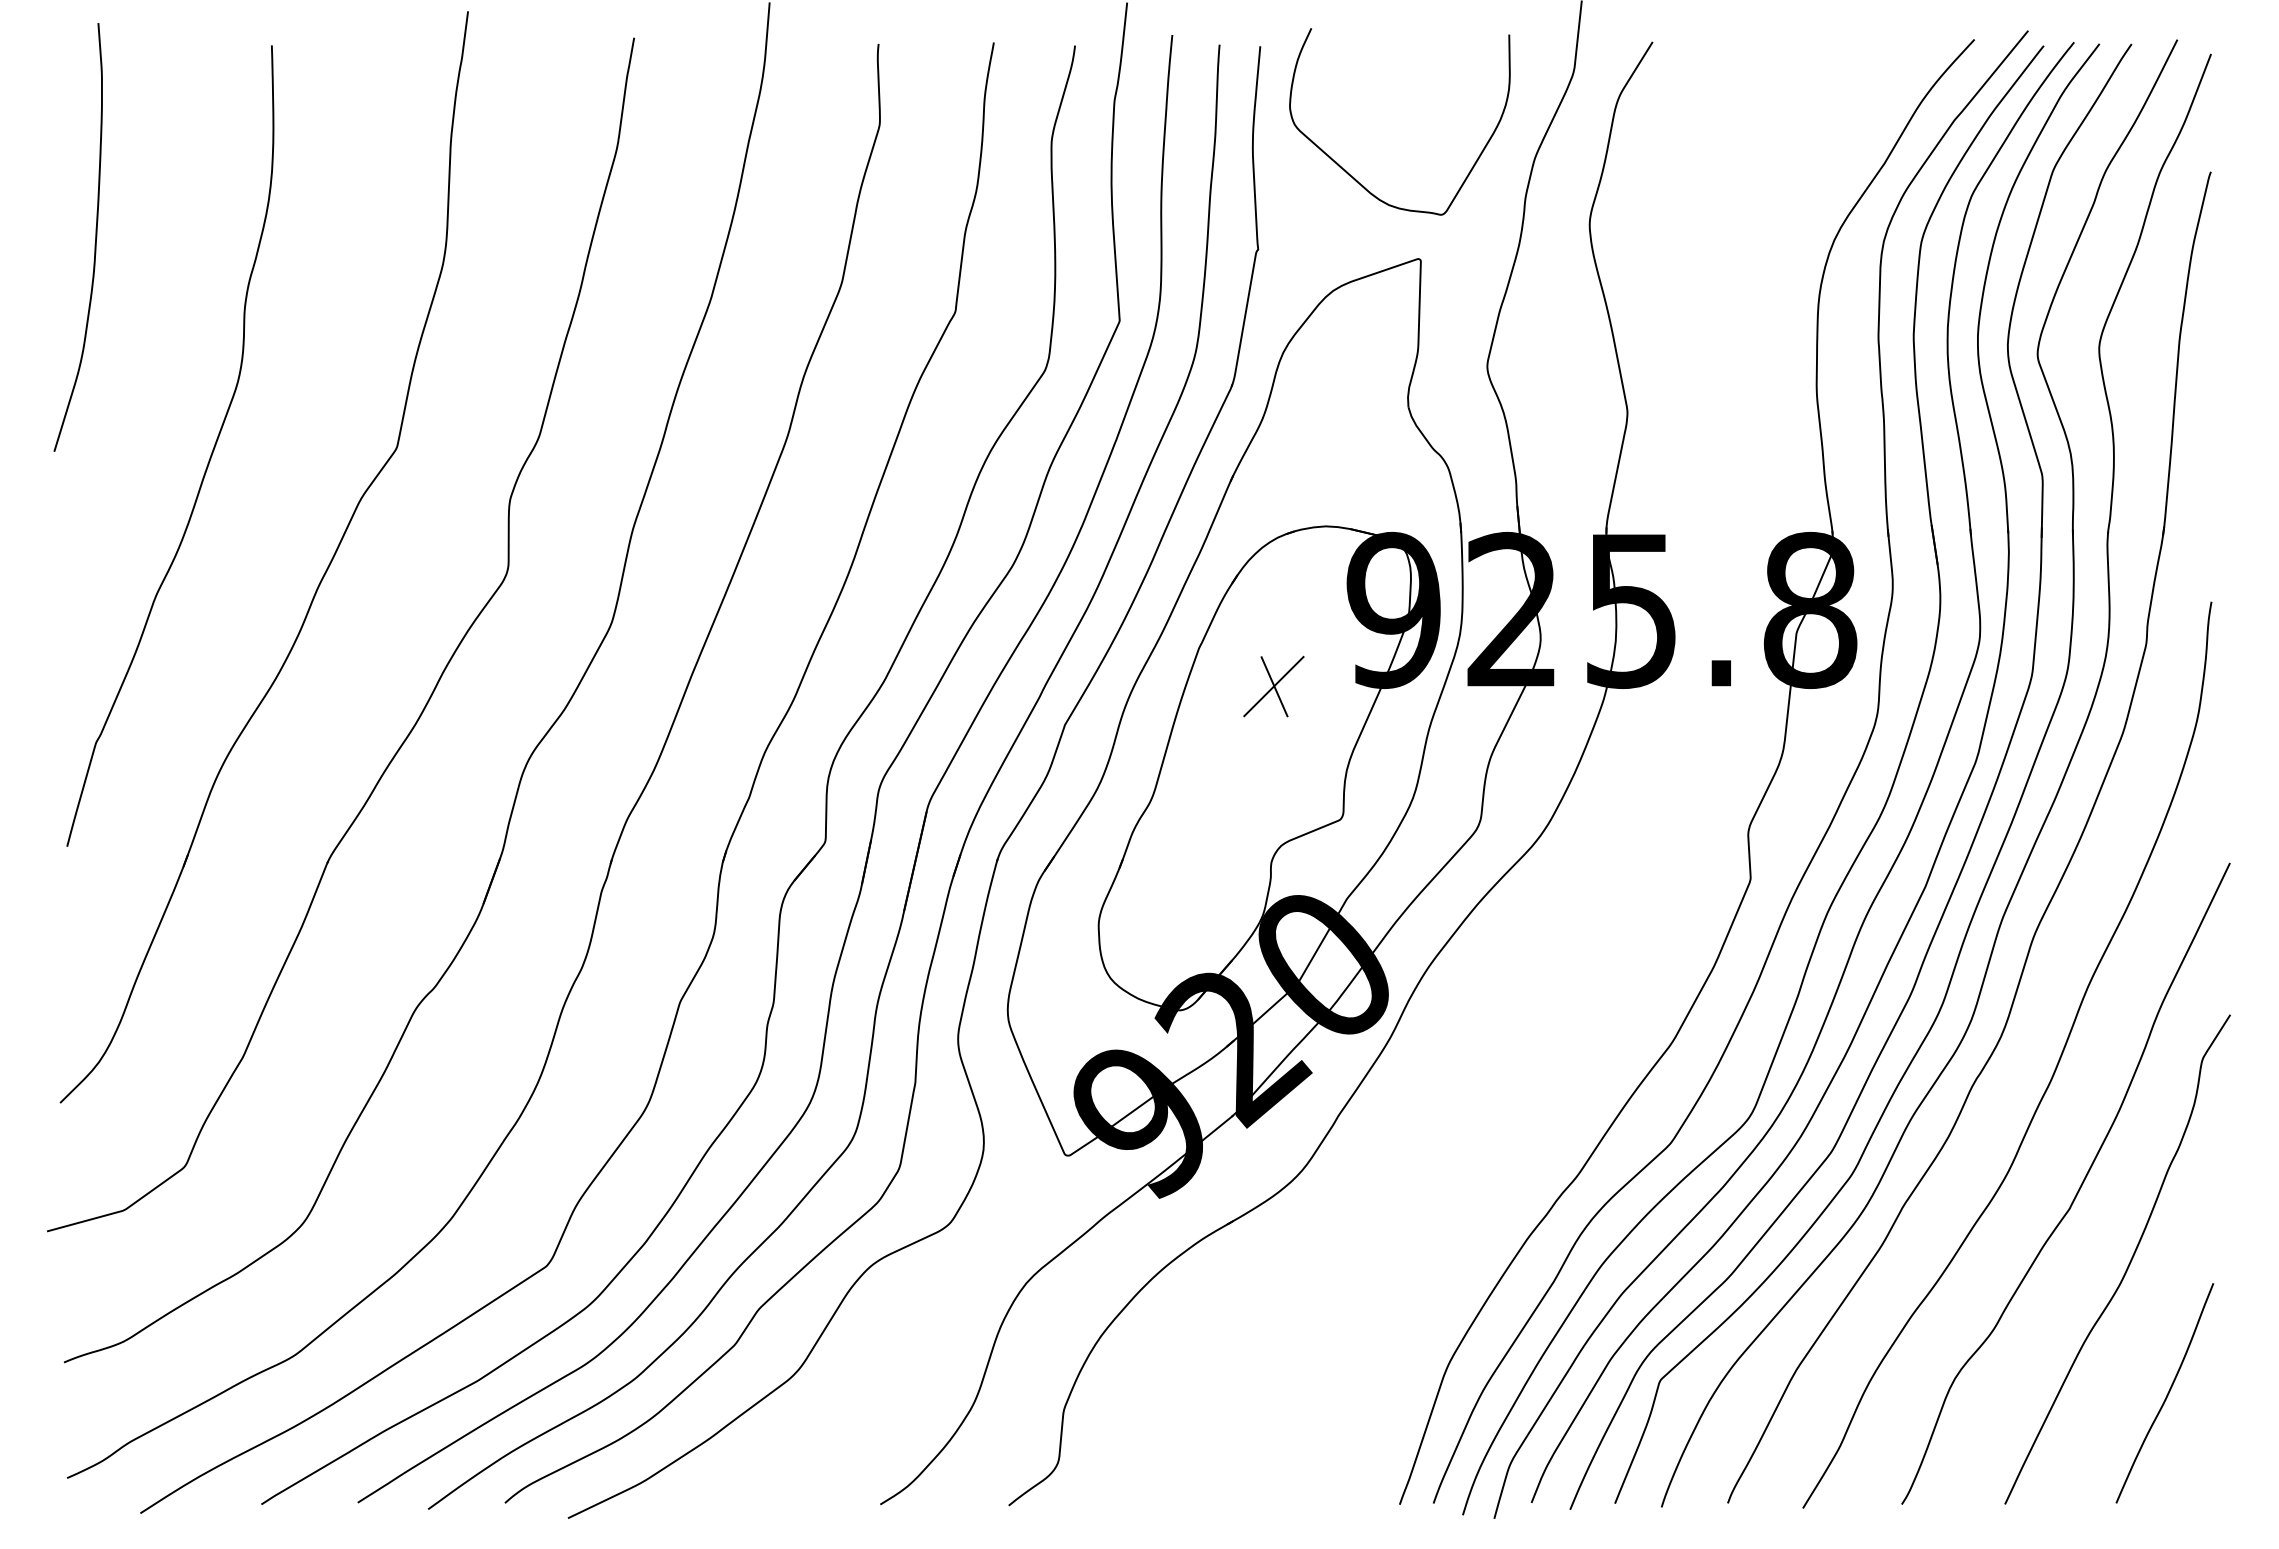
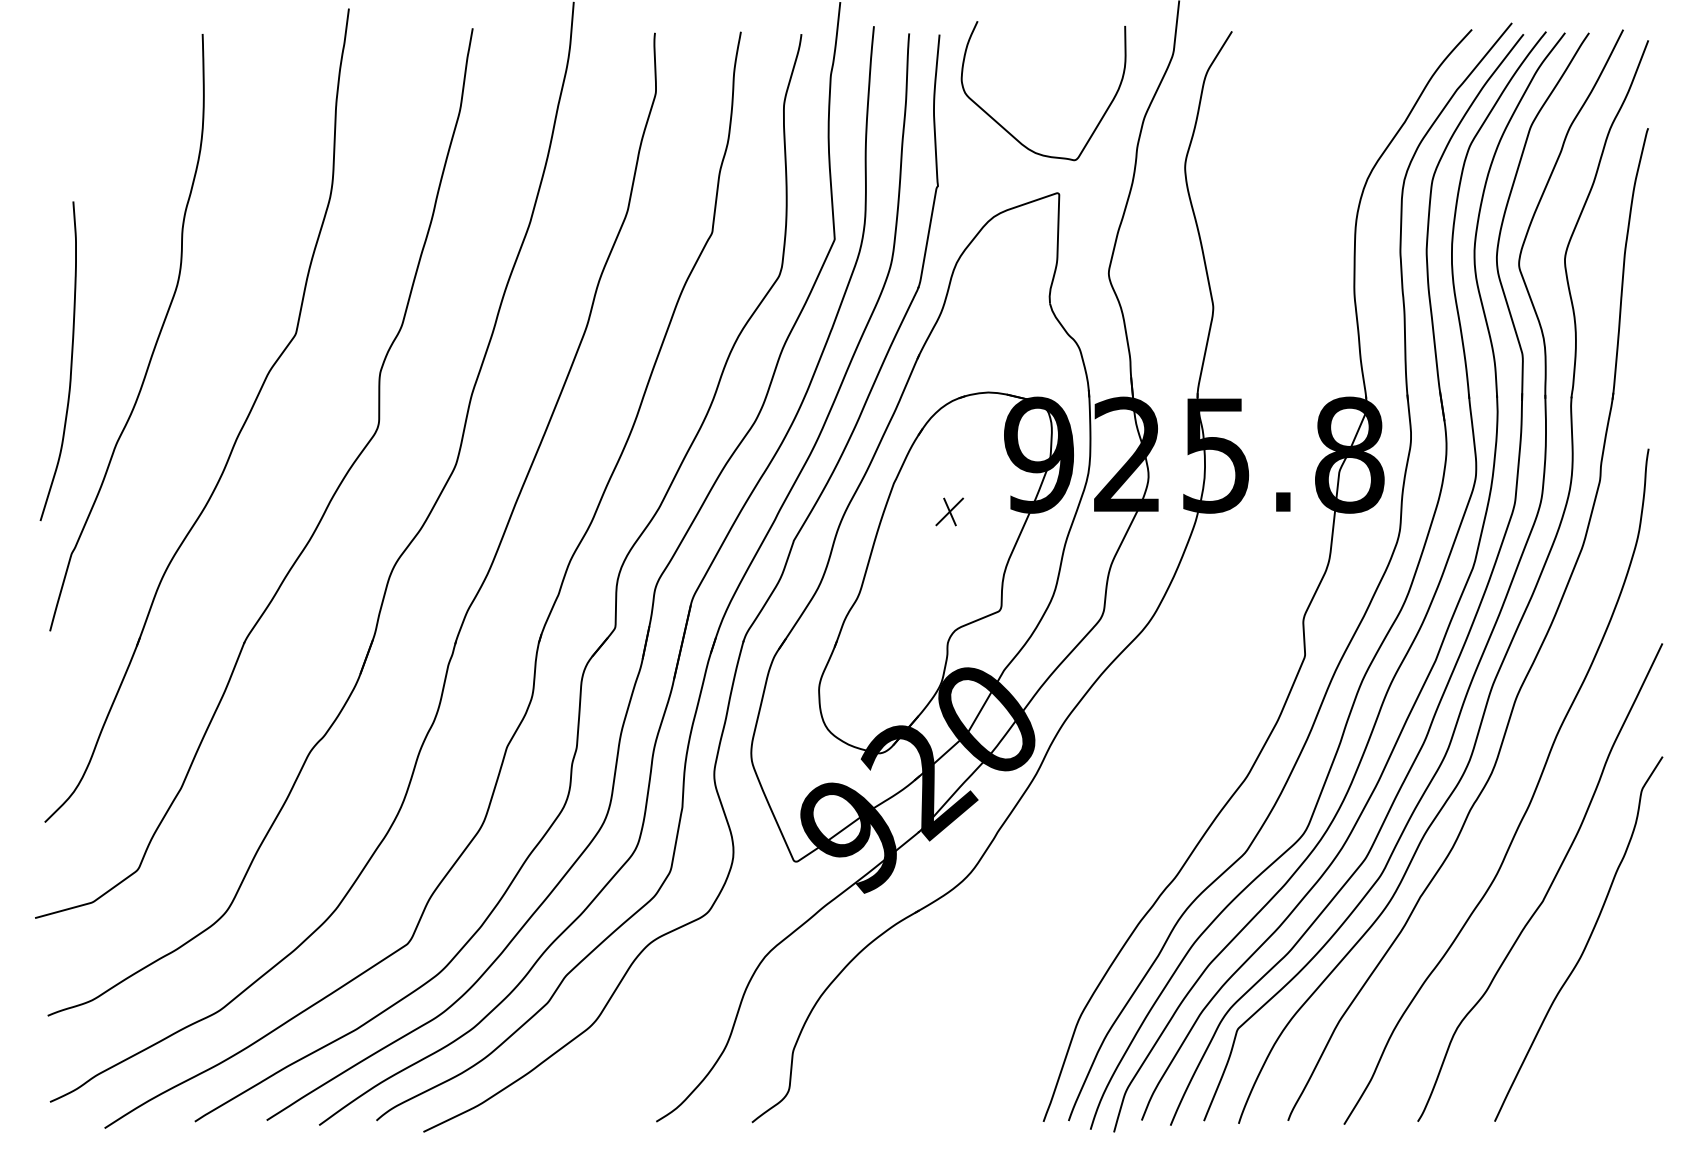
curve: (95, 237) -> (71, 361), moved
part: (1273, 686) -> (949, 511), size x0.6
curve: (2166, 1395) -> (1615, 1040), removed

